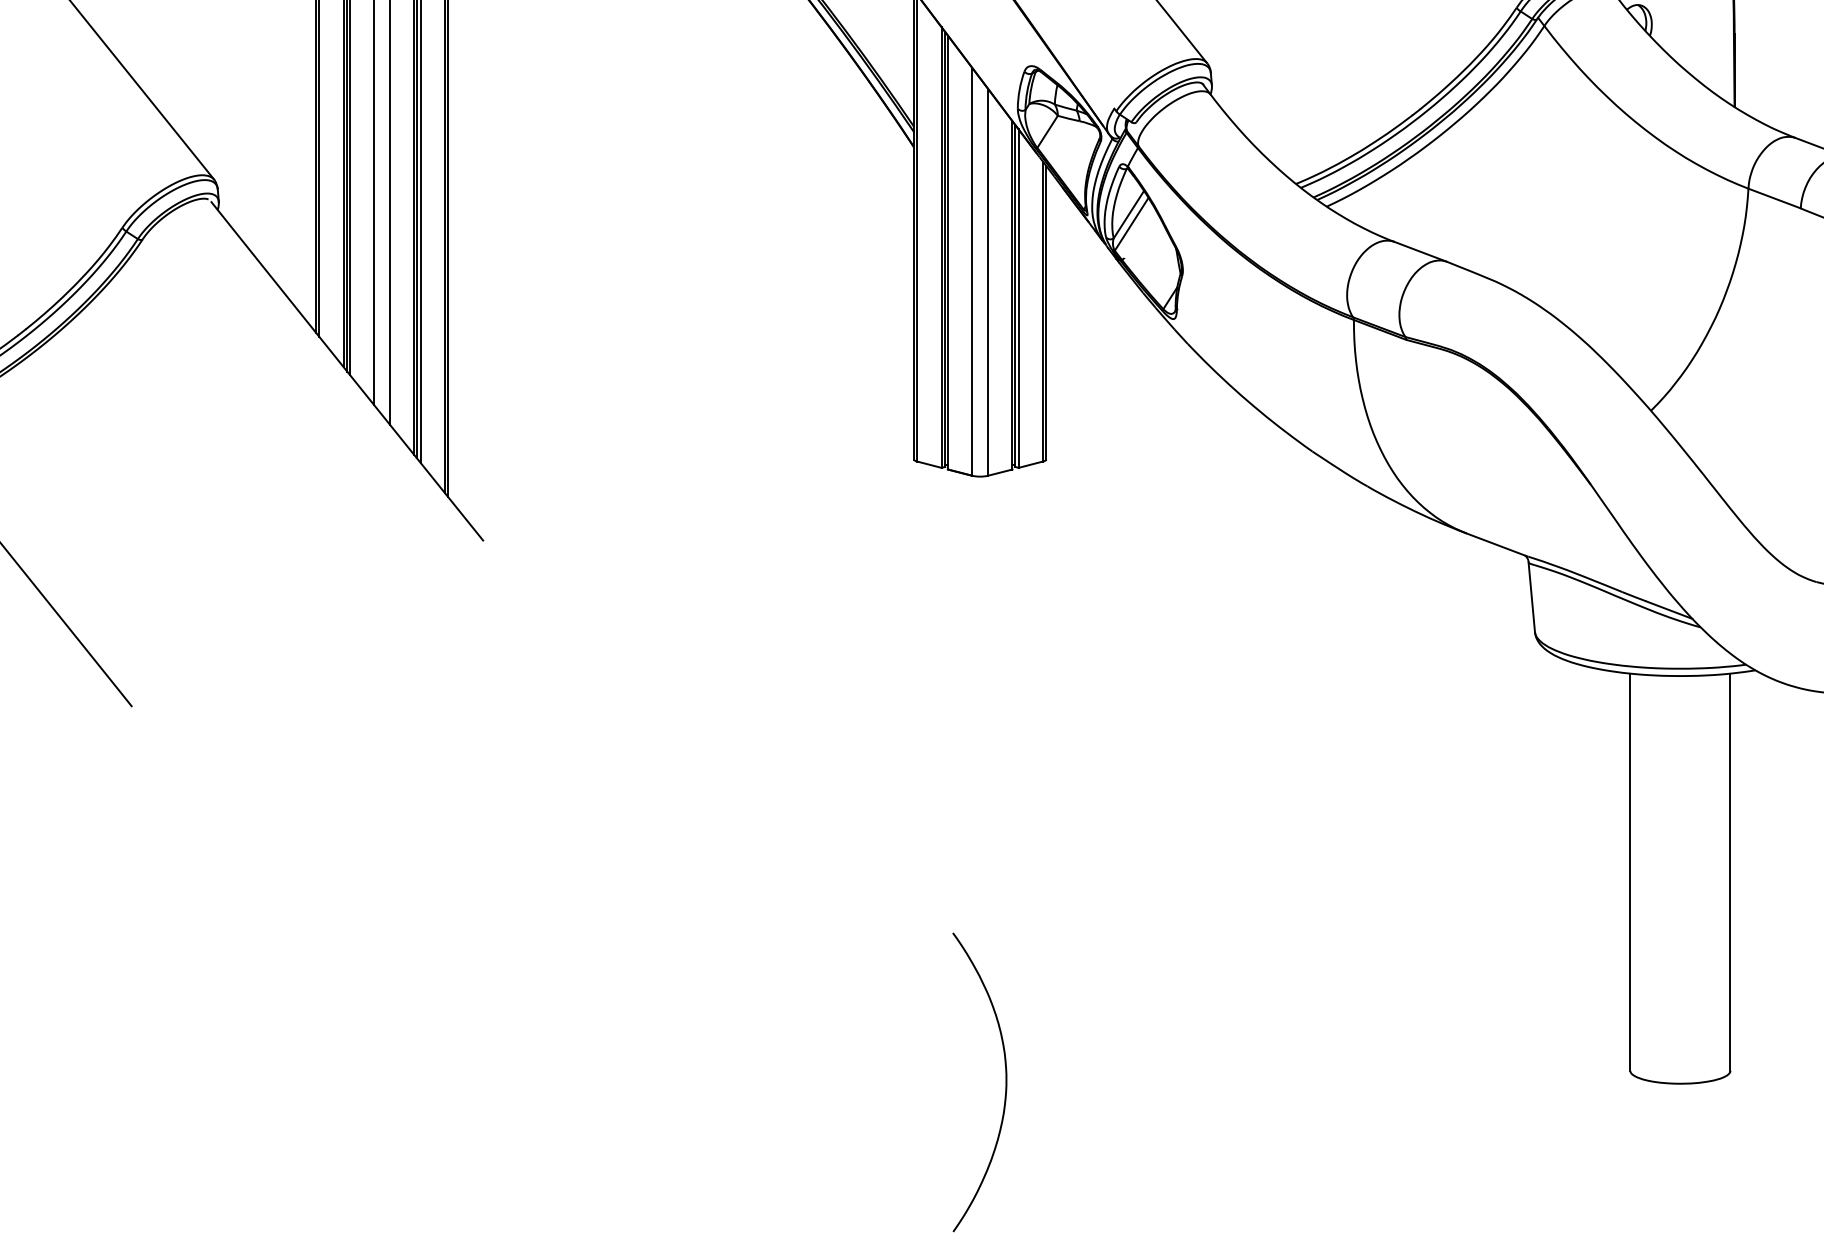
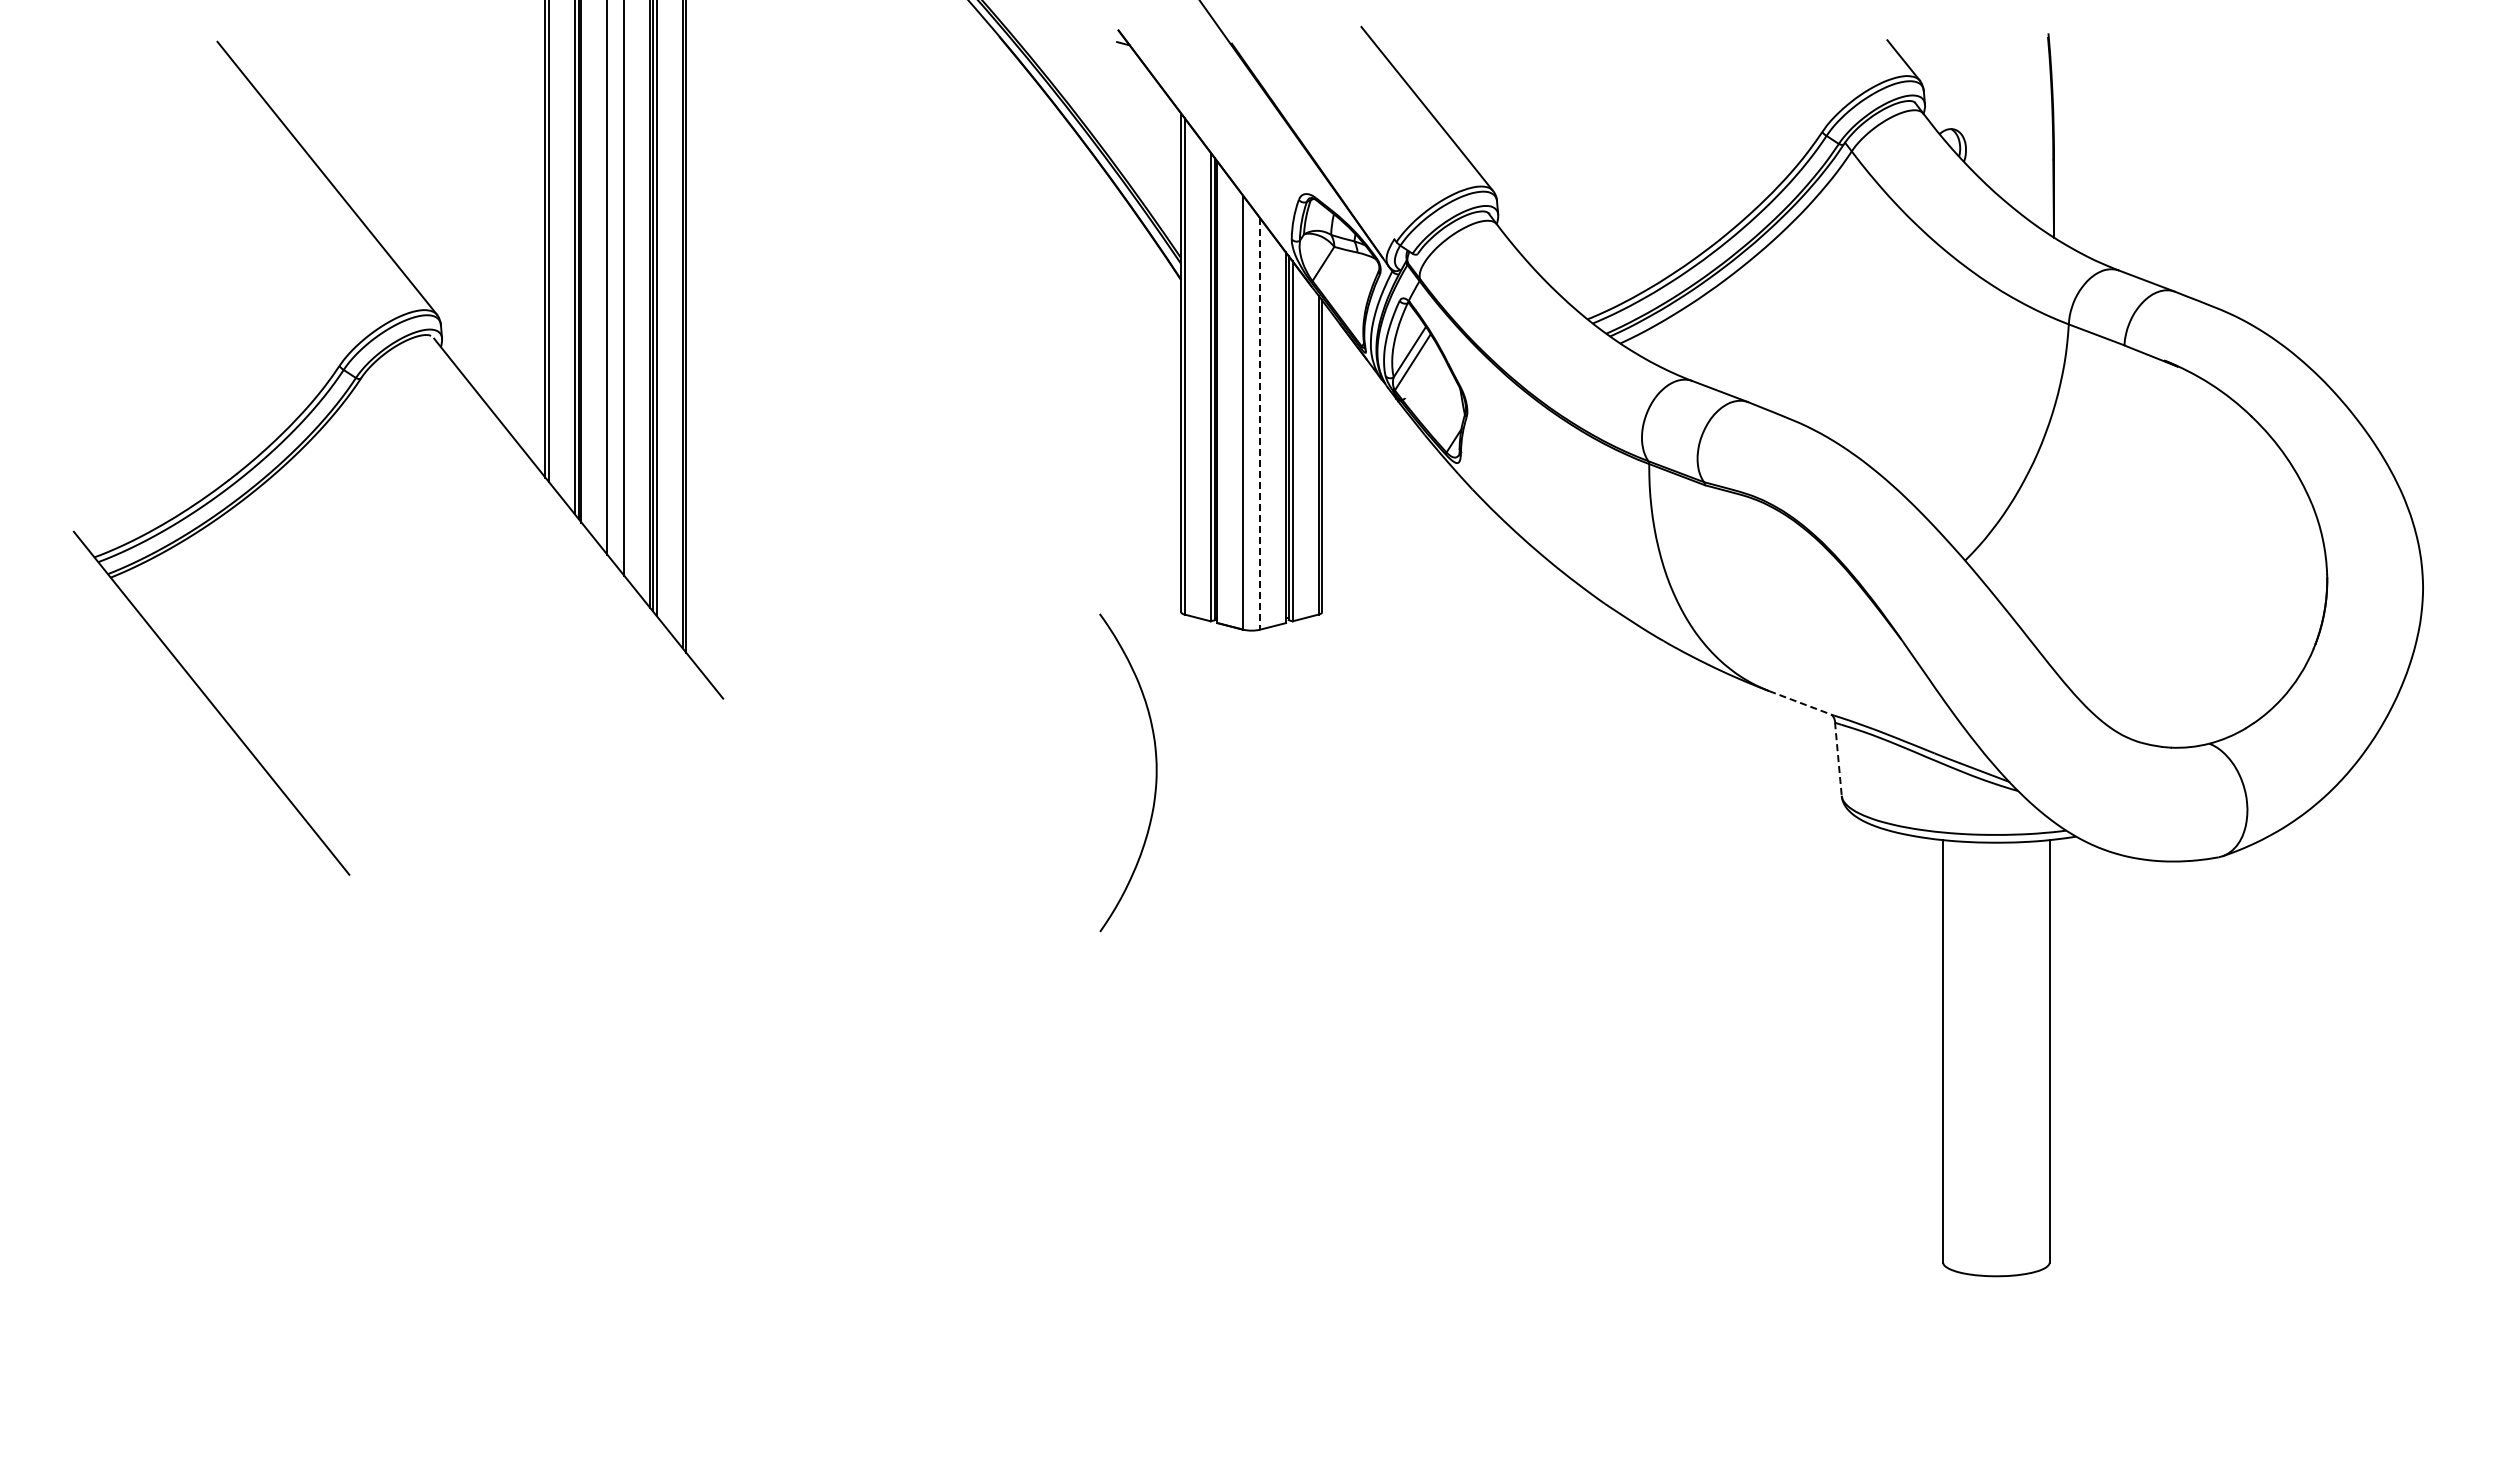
line: (988, 281) -> (1260, 423), solid -> dashed
line: (1496, 545) -> (1800, 703), solid -> dashed
line: (1531, 597) -> (1838, 759), solid -> dashed
curve: (1005, 1082) -> (1155, 772), moved

